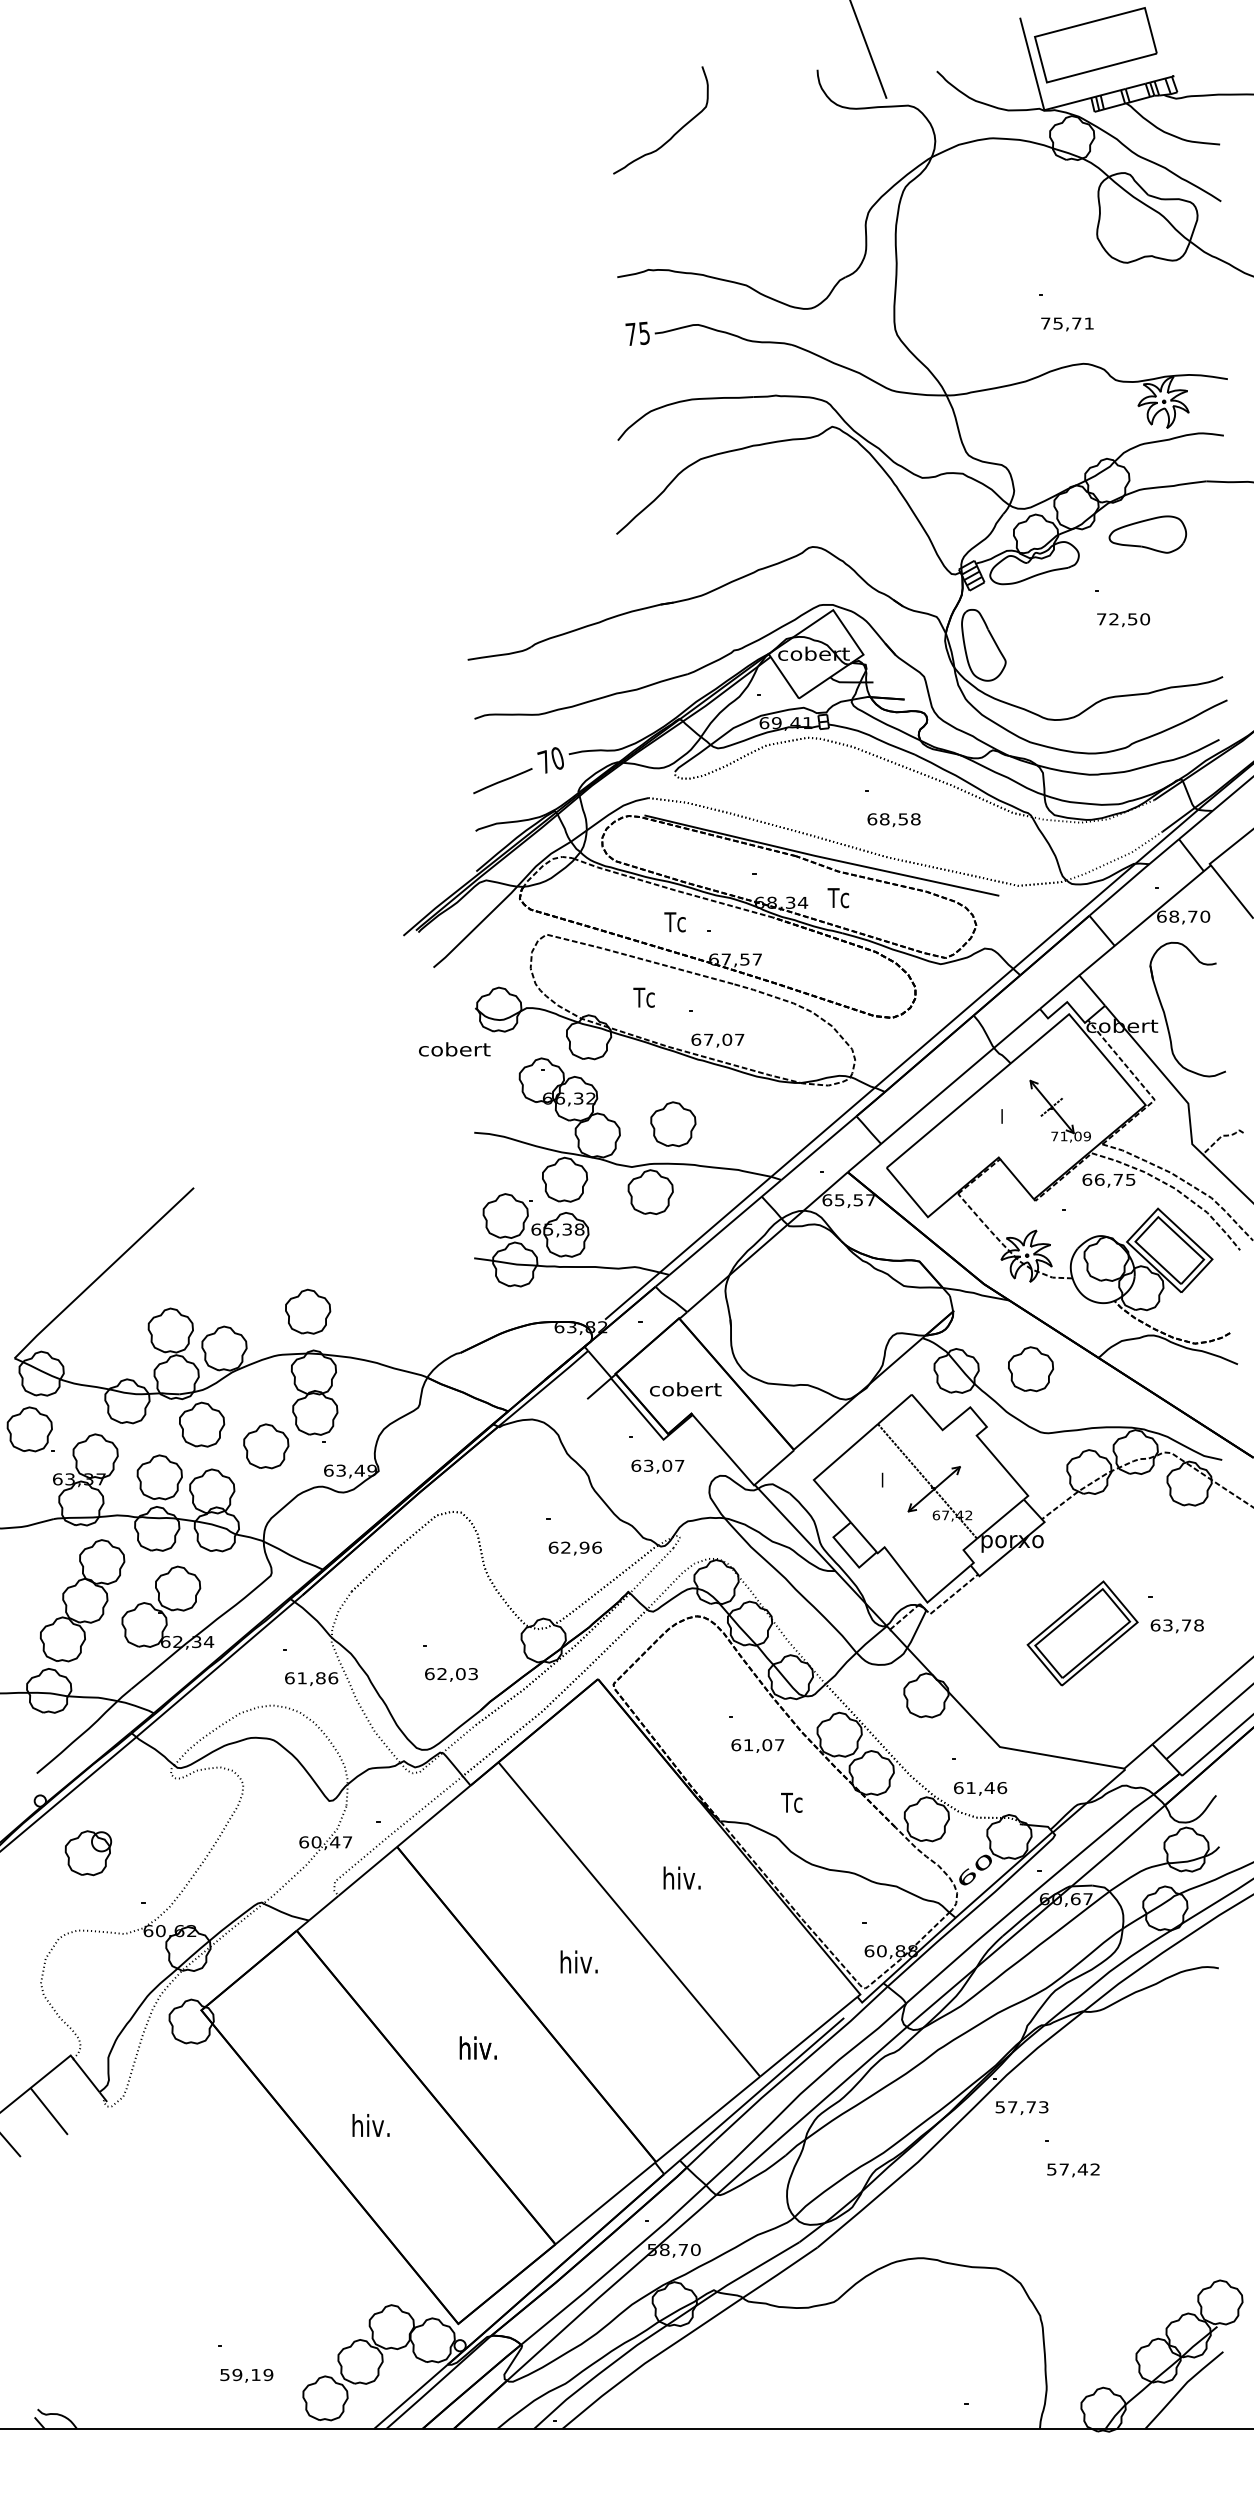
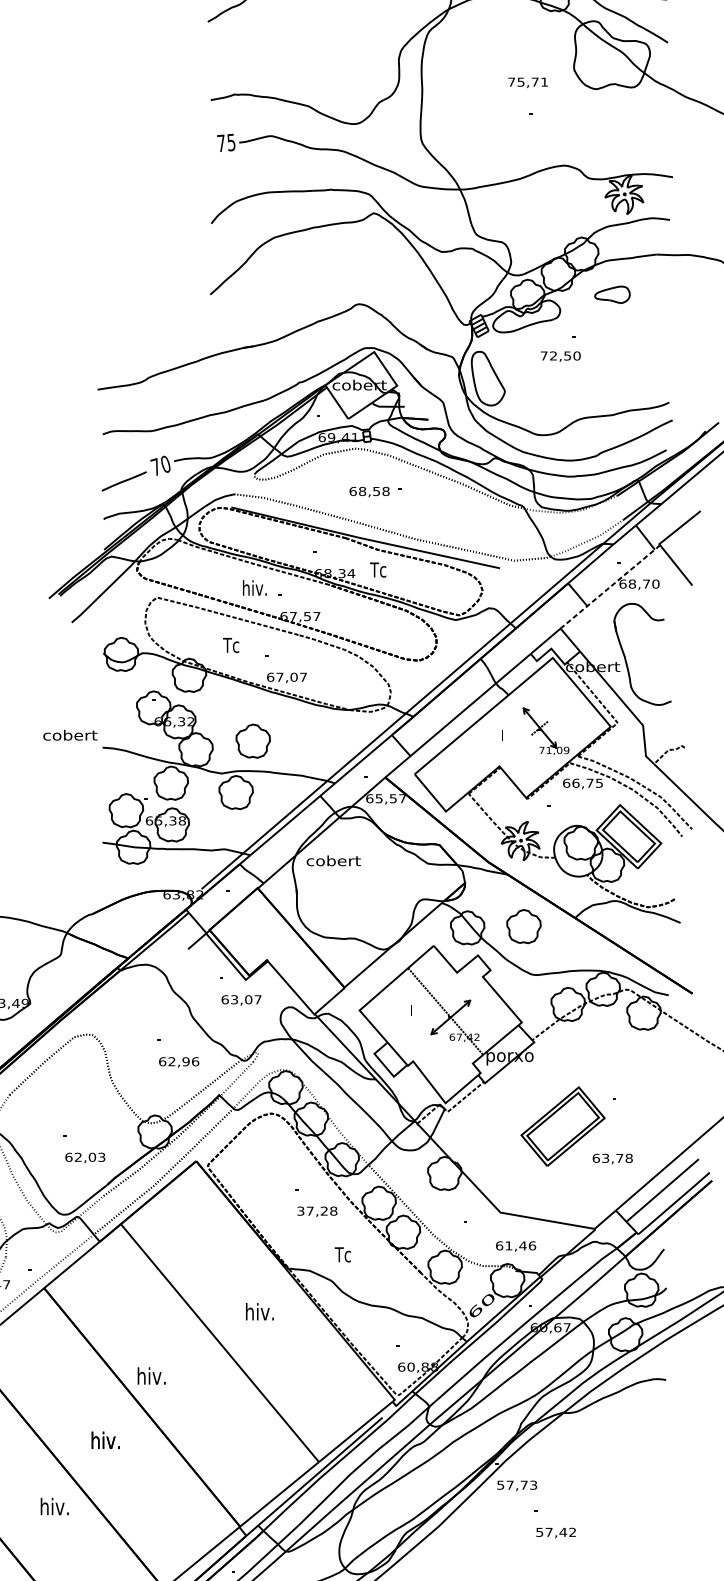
text: (1067, 324) -> (528, 82), moved
part: (1147, 534) -> (612, 294), size x0.6
text: (1123, 620) -> (560, 356), moved
text: (893, 820) -> (369, 492), moved
line: (1144, 920) -> (609, 586), solid -> dashed
text: (675, 921) -> (254, 587), Tc -> hiv.
text: (454, 1049) -> (70, 735), moved
text: (685, 1389) -> (333, 860), moved
text: (1176, 1626) -> (612, 1159), moved
text: (757, 1745) -> (316, 1211), 61,07 -> 37,28
text: (980, 1788) -> (516, 1246), moved
text: (578, 1961) -> (151, 1375), moved
text: (370, 2125) -> (54, 1506), moved

